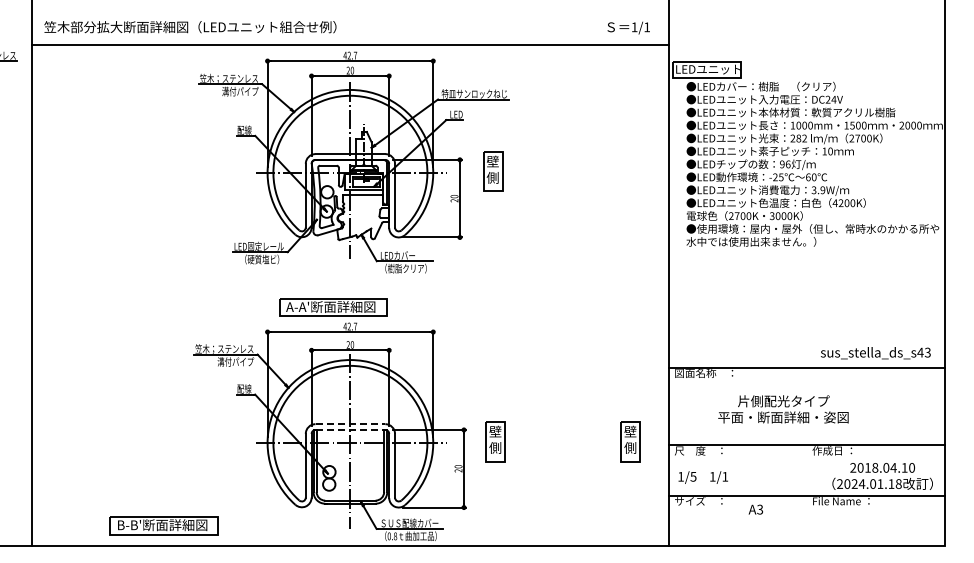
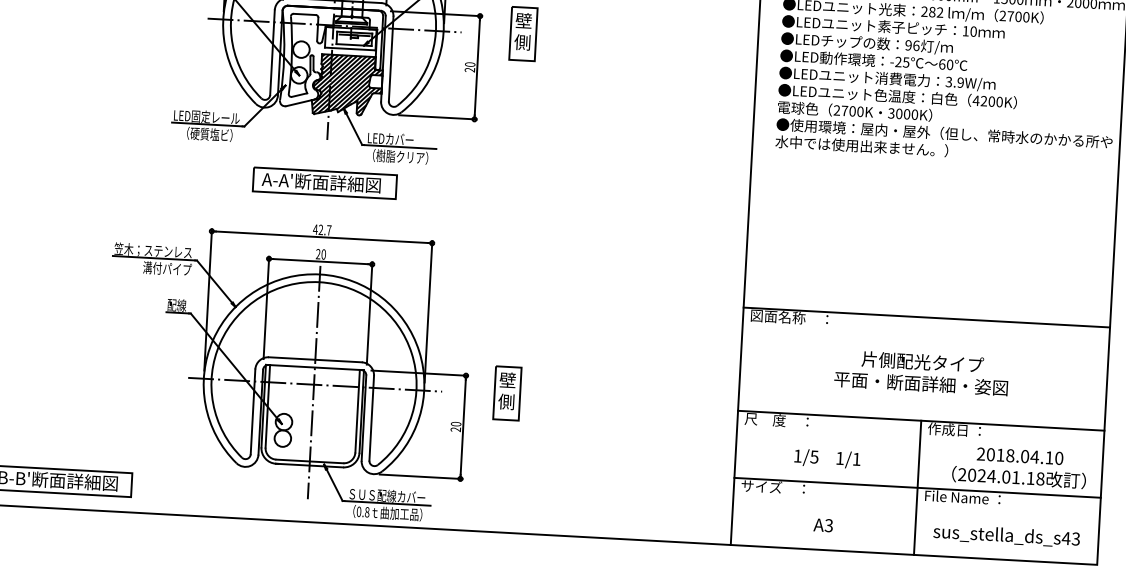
hatch: (363, 216) -> (347, 84), added
part: (333, 307) -> (325, 183), moved
text: (875, 353) -> (1006, 536), moved
text: (783, 409) -> (921, 373), moved
line: (350, 424) -> (315, 360), dashed -> solid
line: (350, 430) -> (315, 368), dashed -> solid
part: (630, 441) -> (686, 403), removed
text: (702, 477) -> (826, 458), moved
line: (807, 495) -> (918, 487), added
text: (755, 509) -> (822, 525), moved

